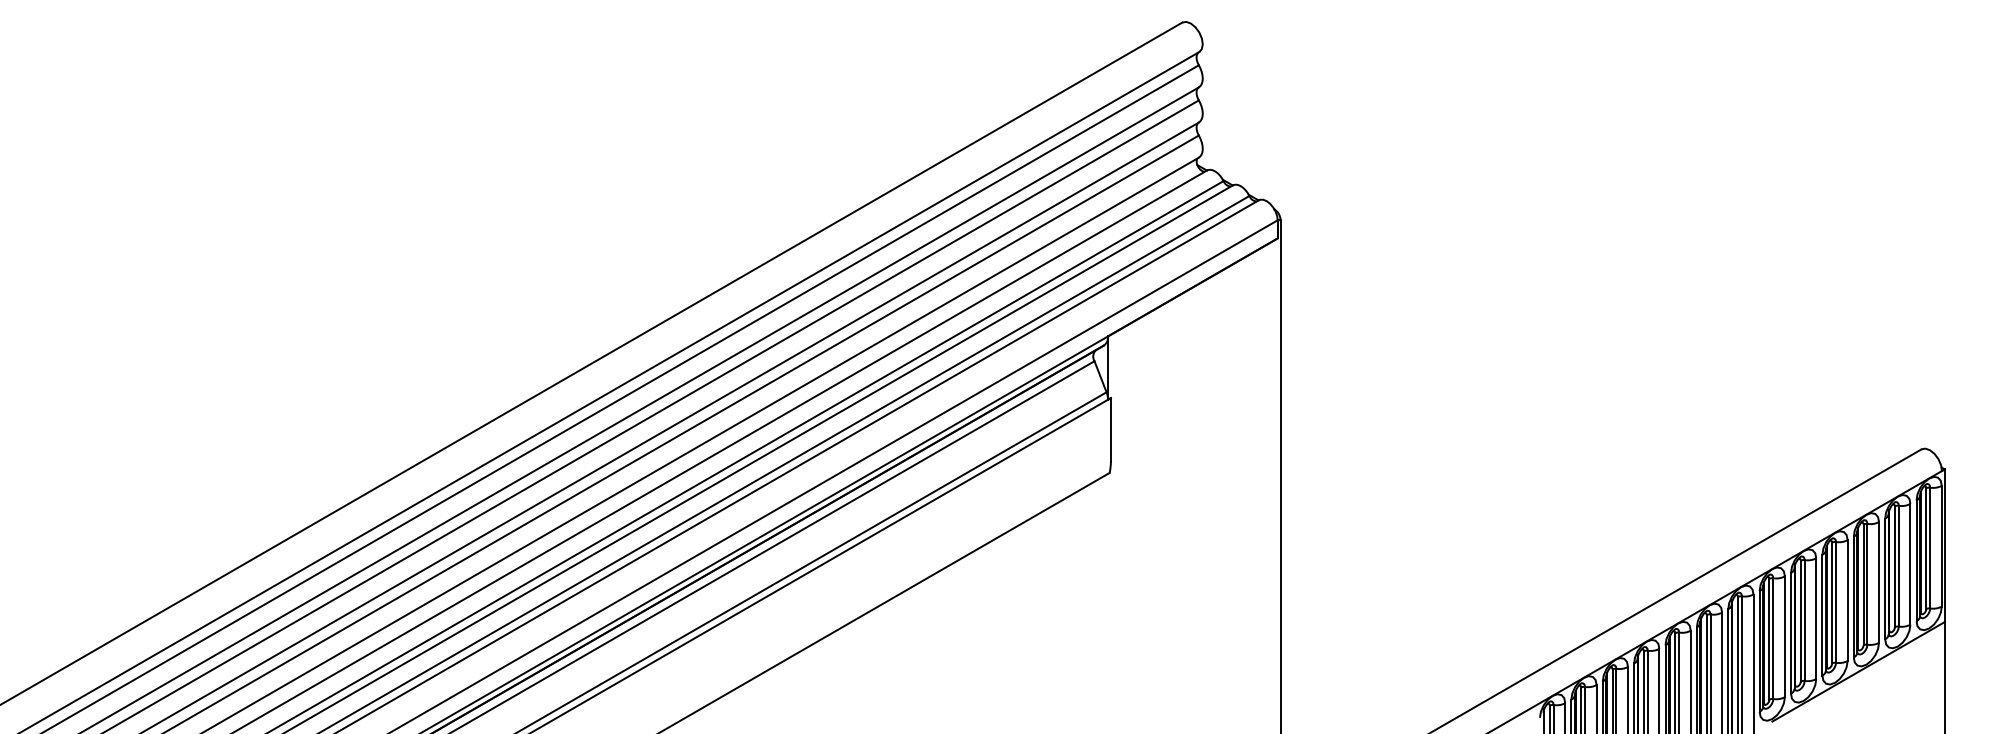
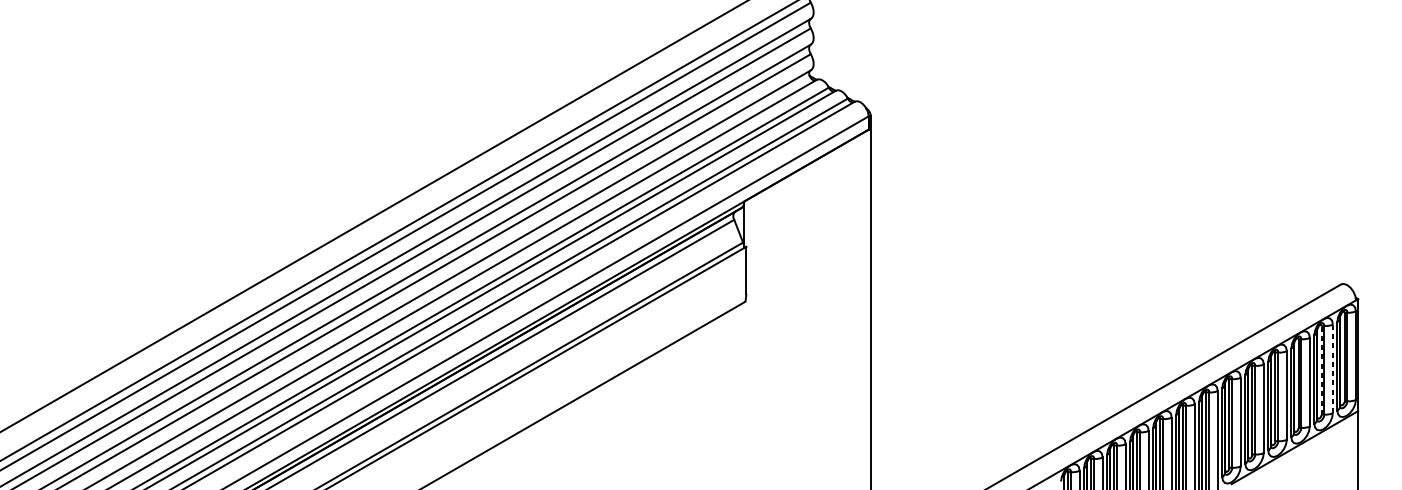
line: (1910, 563) -> (1332, 368), solid -> dashed
line: (1894, 566) -> (1321, 370), solid -> dashed

